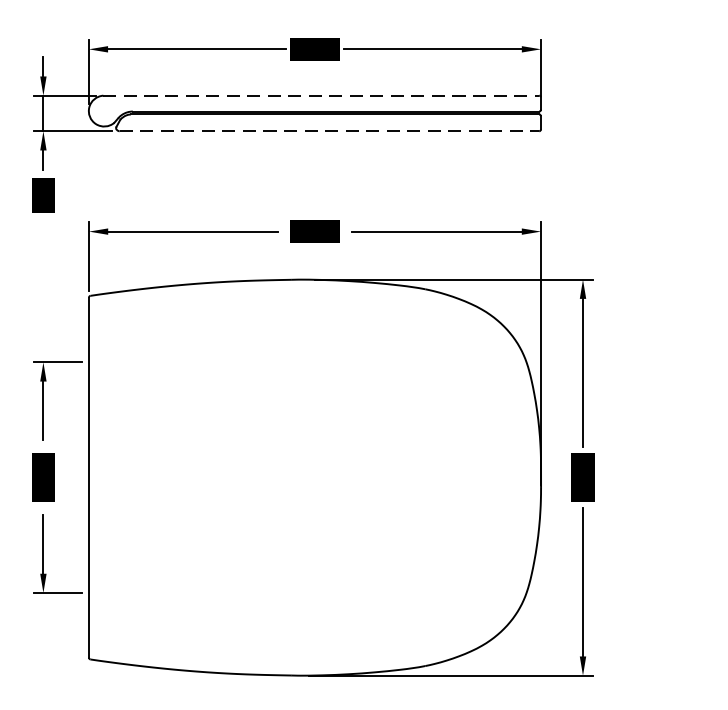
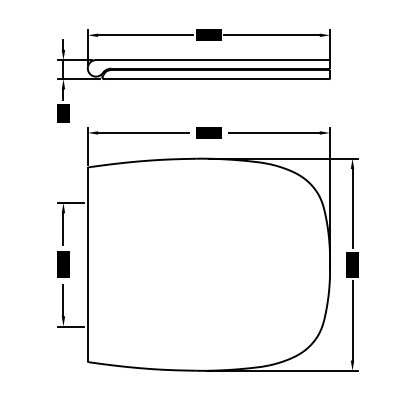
line: (321, 96) -> (212, 60), dashed -> solid
line: (330, 131) -> (217, 79), dashed -> solid

